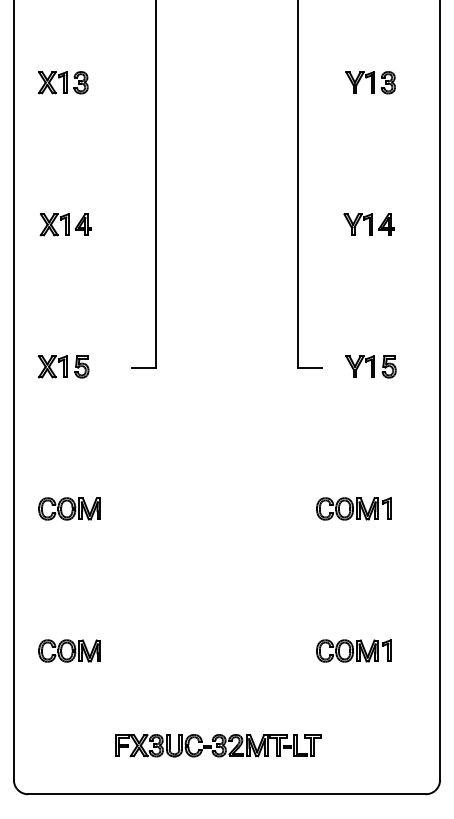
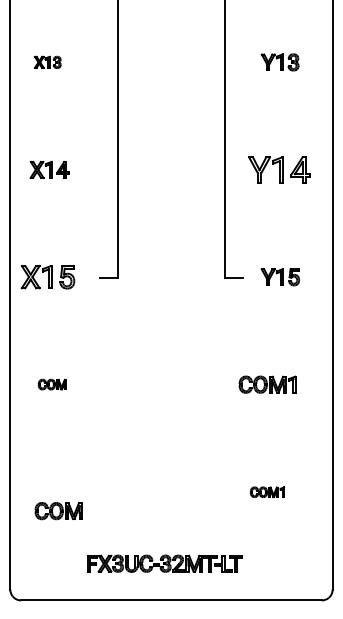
part: (63, 82) -> (47, 62), size x0.7
part: (368, 224) -> (278, 169), size x1.6
part: (63, 367) -> (47, 277), size x1.4
part: (69, 508) -> (52, 384), size x0.6
part: (69, 651) -> (58, 511), moved
part: (353, 651) -> (267, 492), size x0.6

